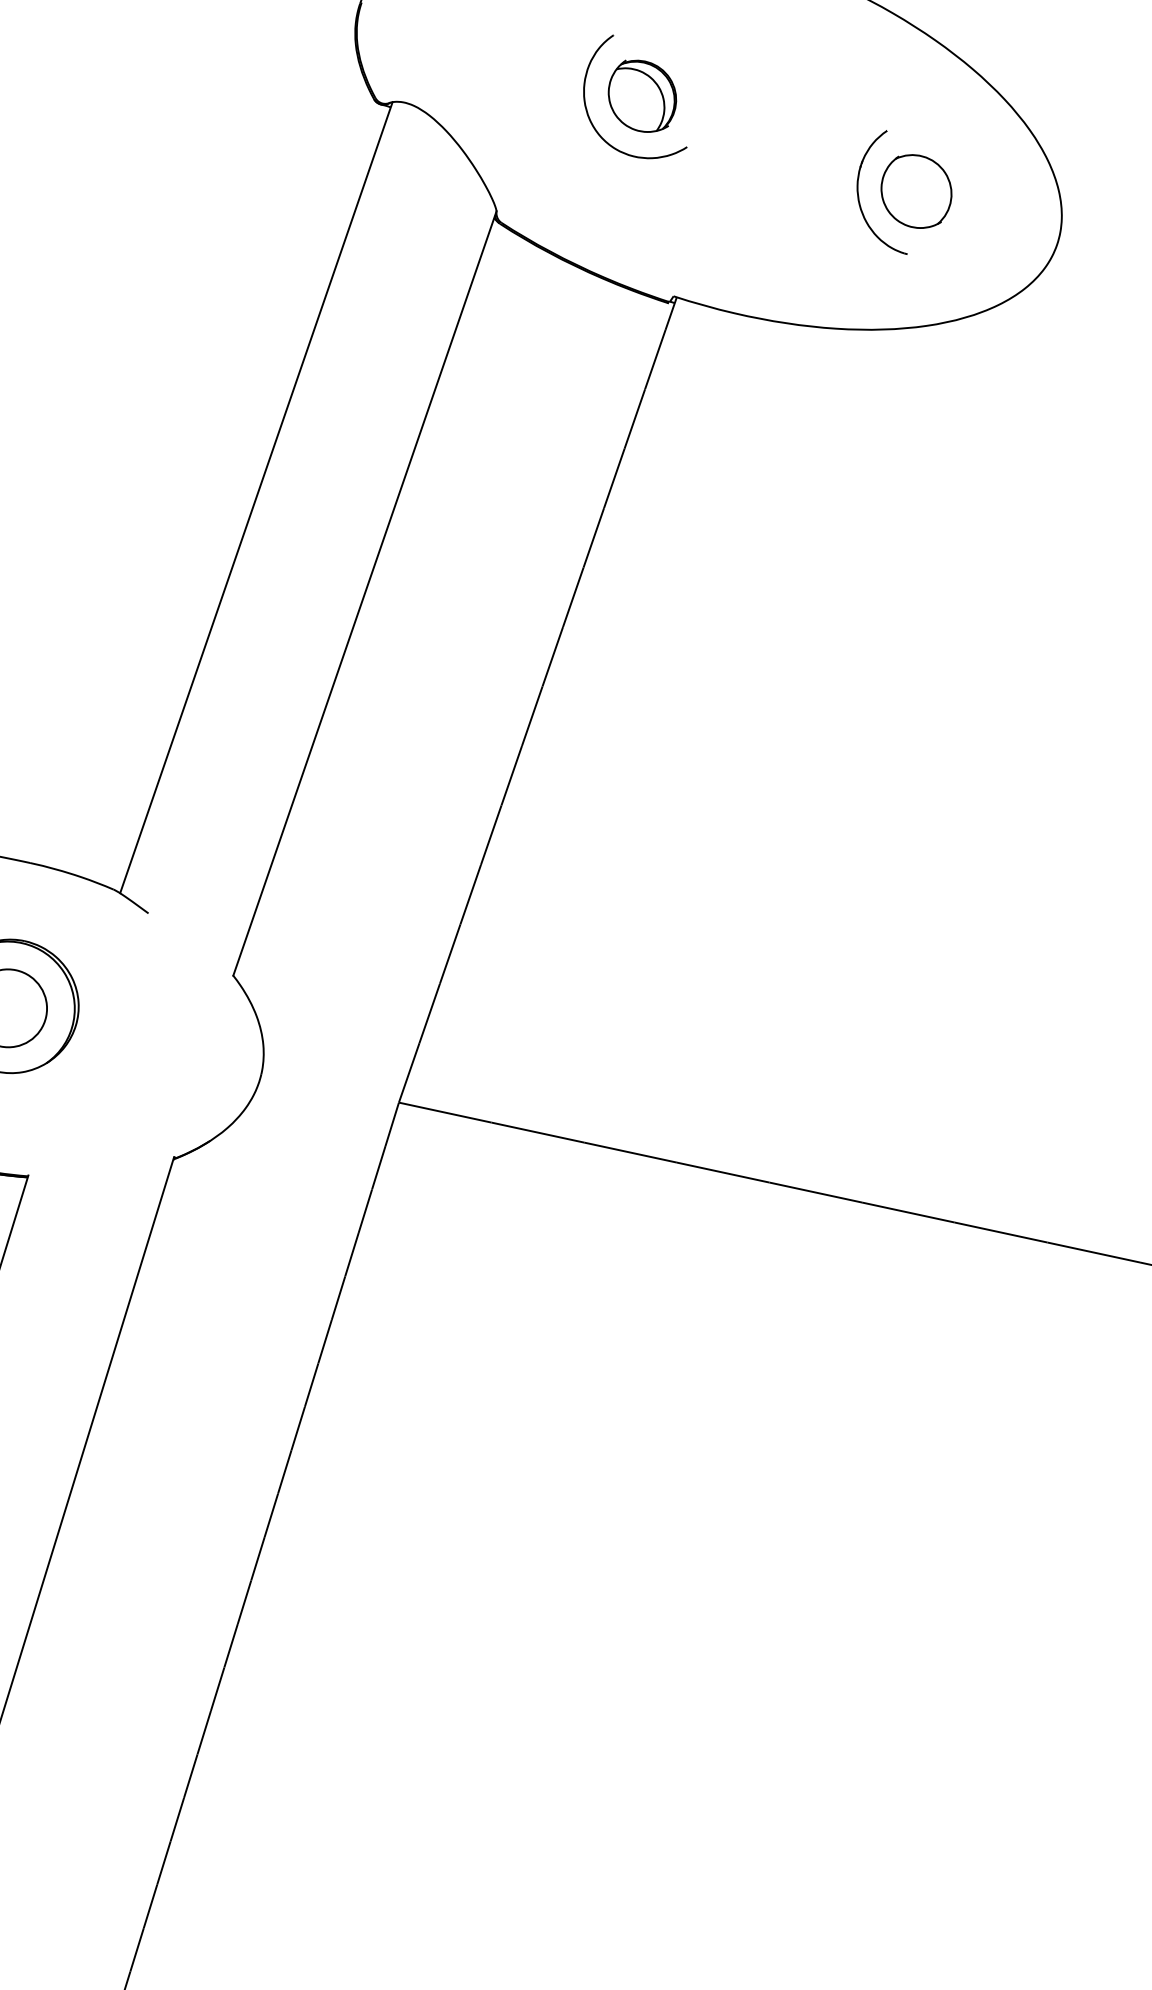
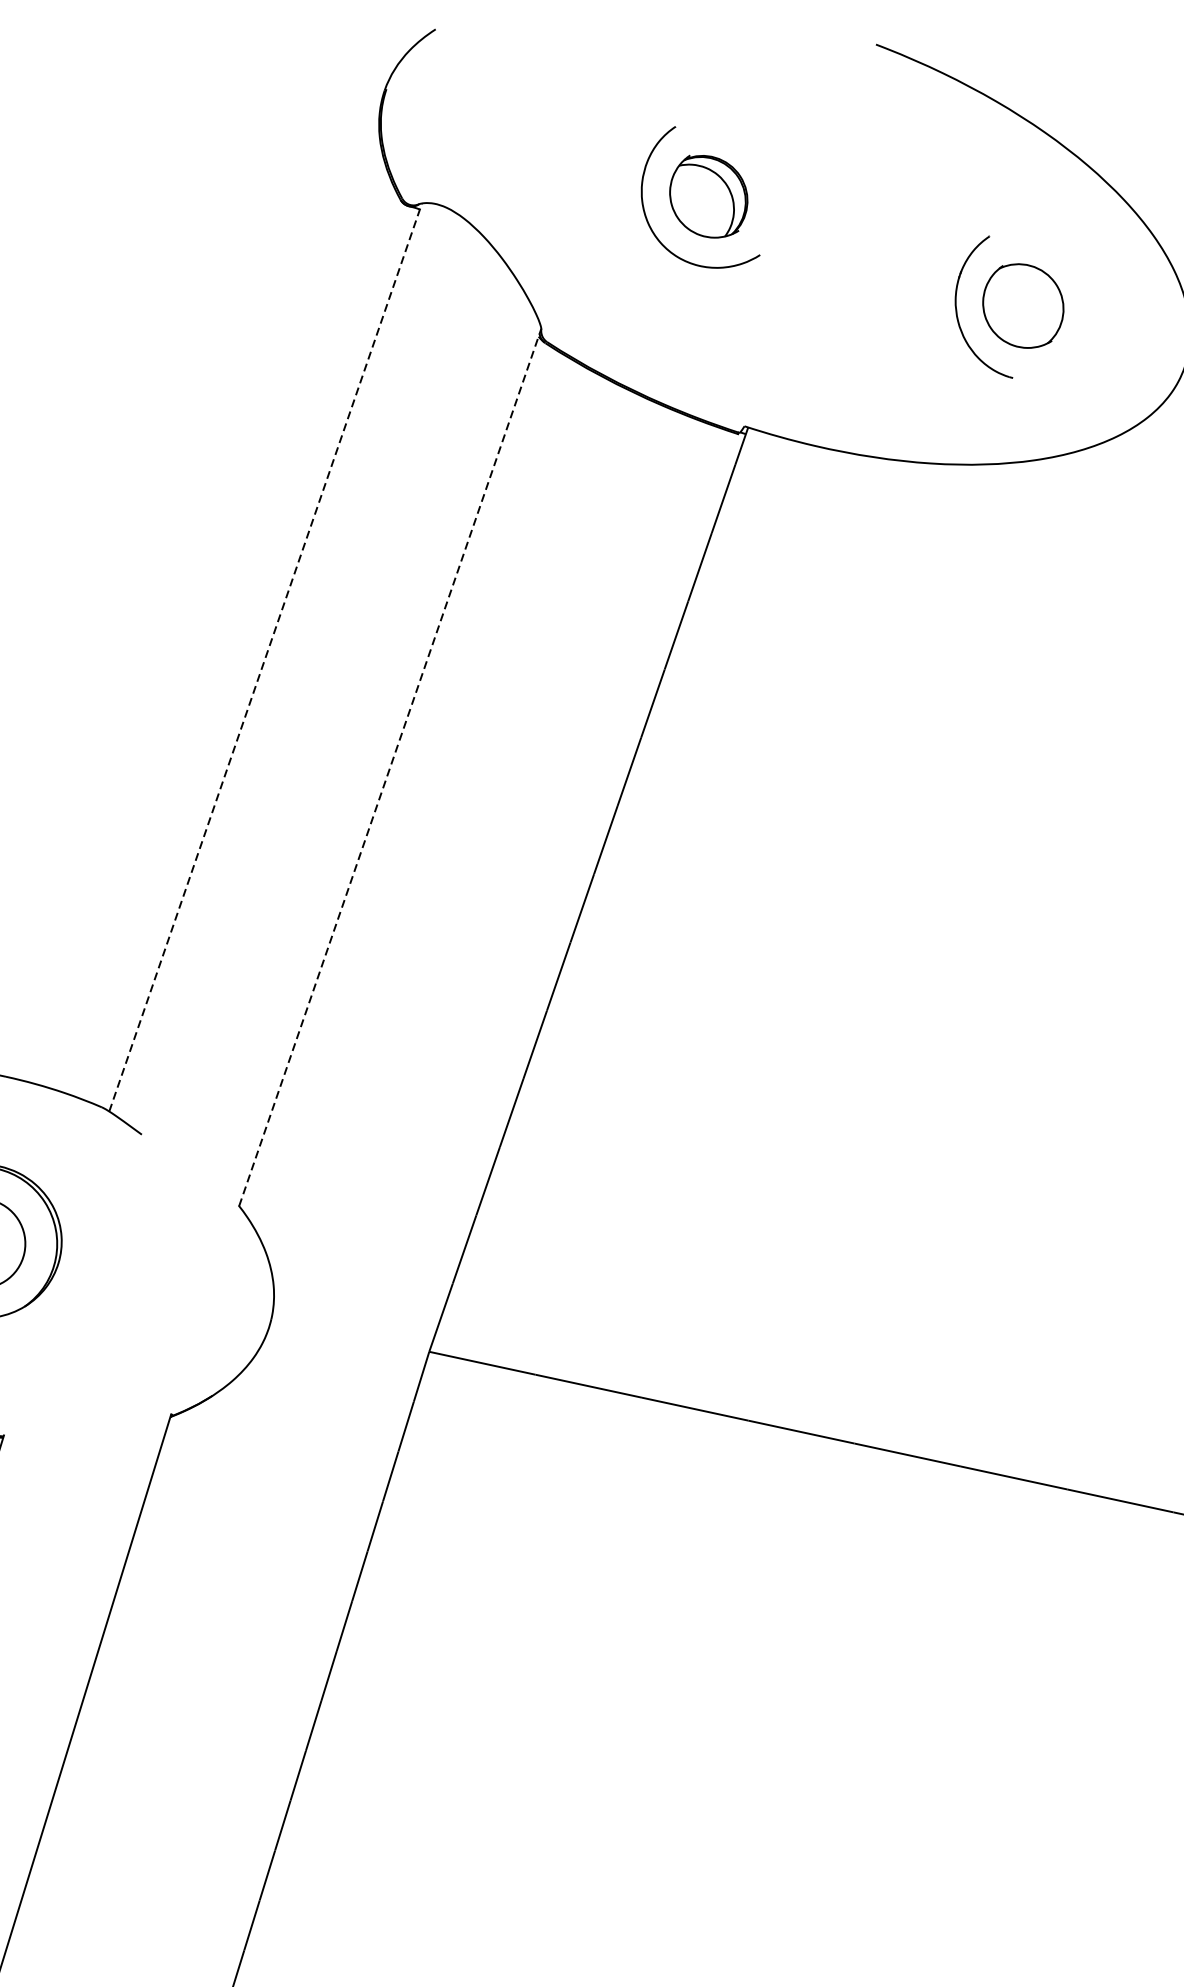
line: (256, 497) -> (265, 657), solid -> dashed
line: (365, 593) -> (390, 767), solid -> dashed

